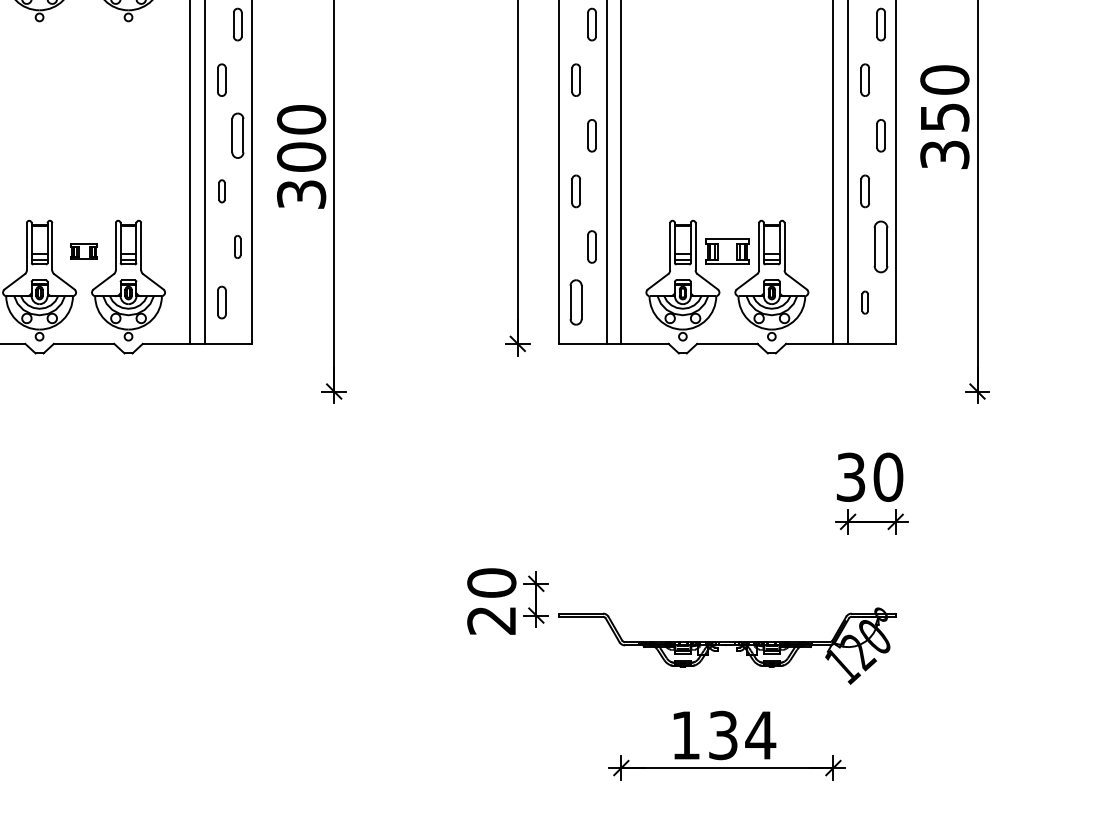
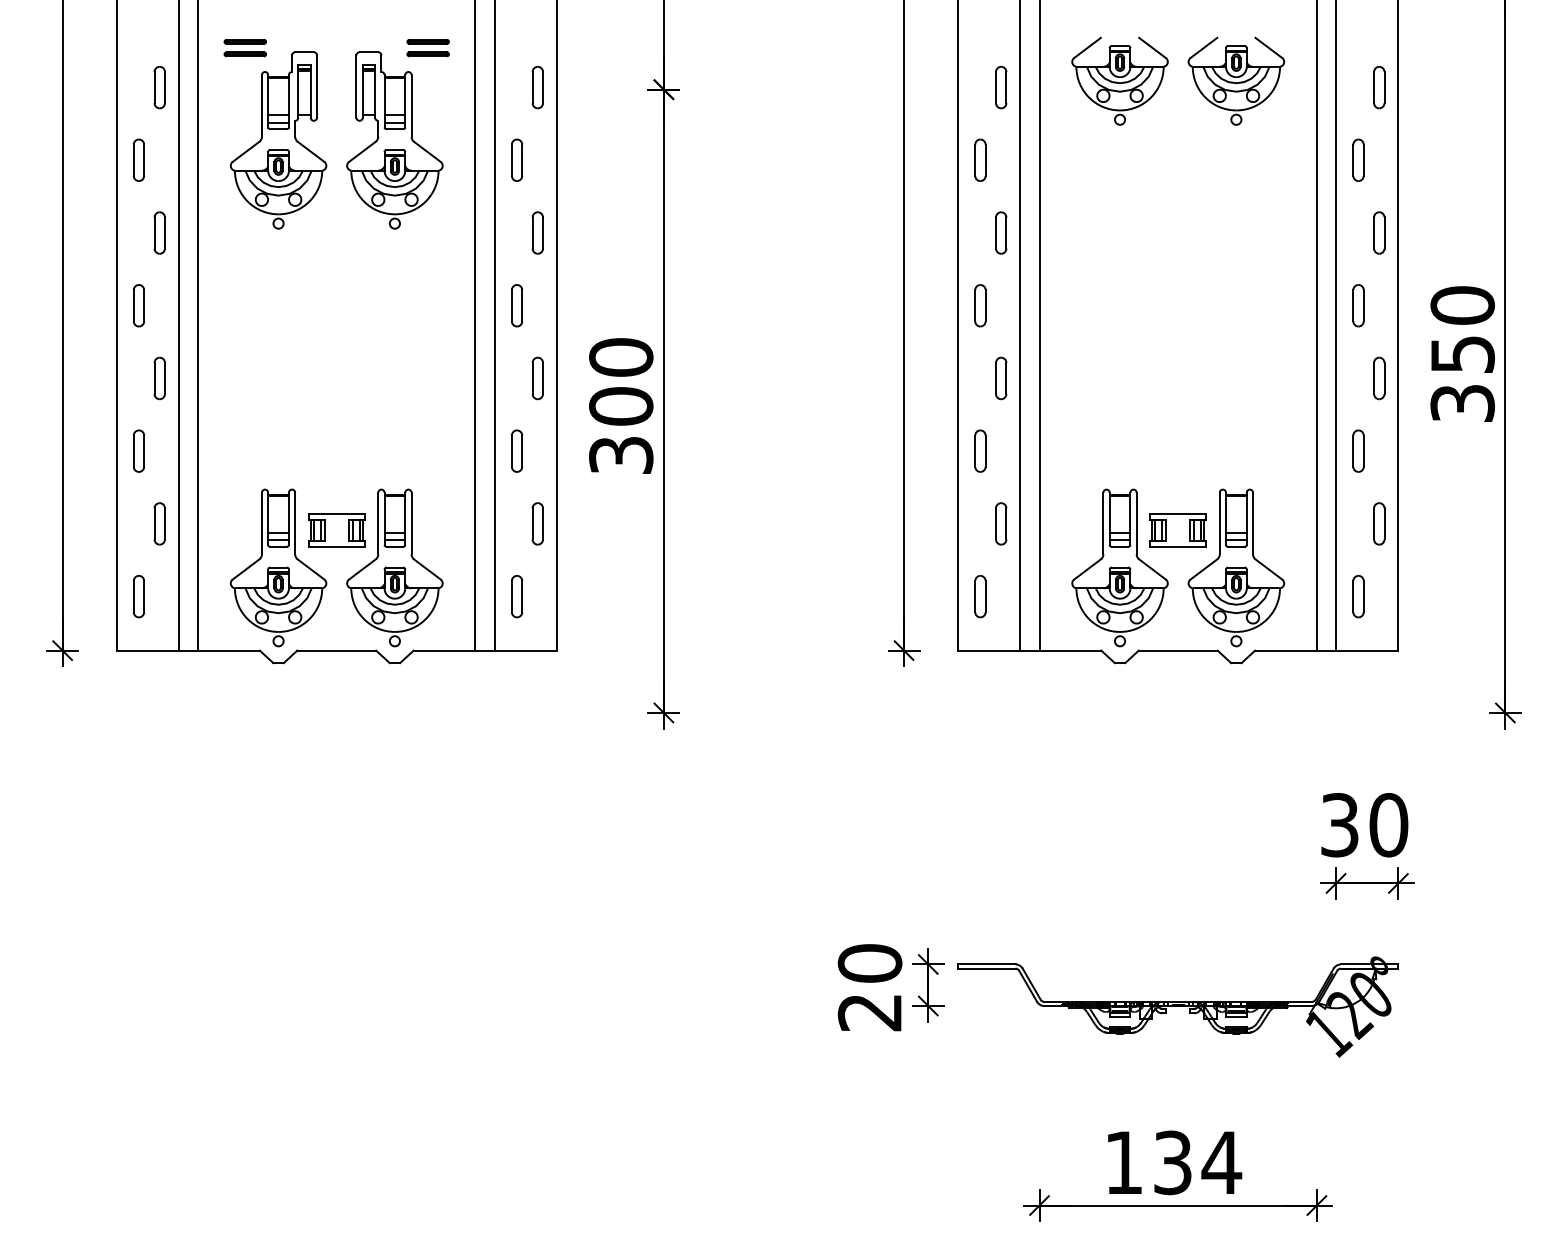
part: (237, 135) -> (537, 378), size x0.71
part: (222, 190) -> (517, 450), size x1.43
part: (237, 246) -> (537, 523), size x1.43
part: (881, 246) -> (1379, 523), size x0.62
part: (83, 252) -> (336, 530), size x1.67
part: (576, 302) -> (980, 596), size x0.71
part: (865, 302) -> (1358, 596), size x1.43
part: (726, 645) -> (1177, 1006), moved

